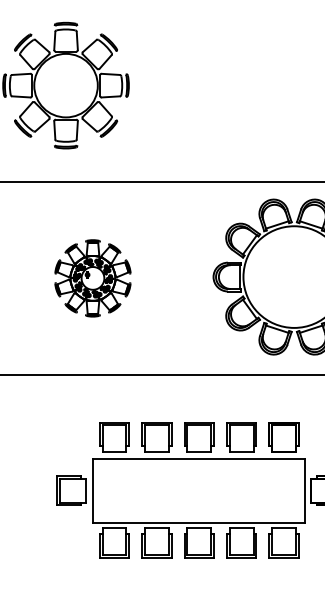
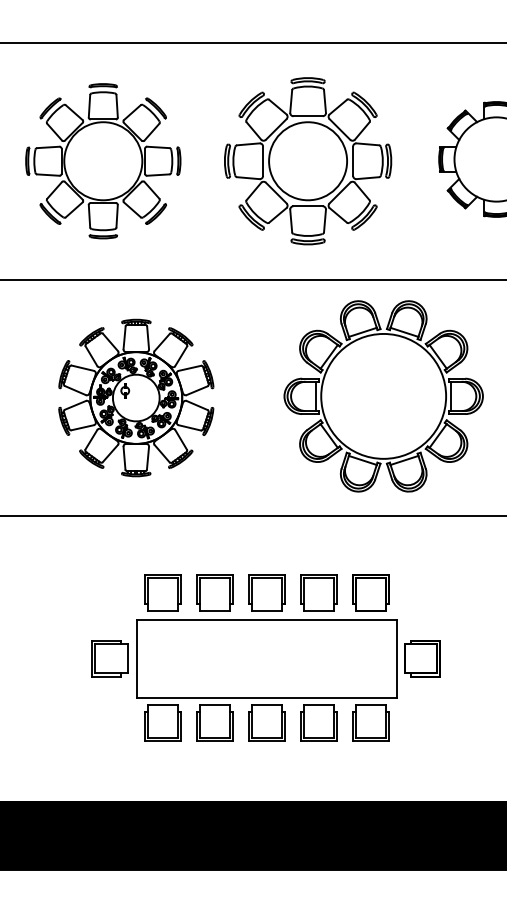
part: (233, 85) -> (308, 161), added
part: (93, 277) -> (136, 397), size x1.67

